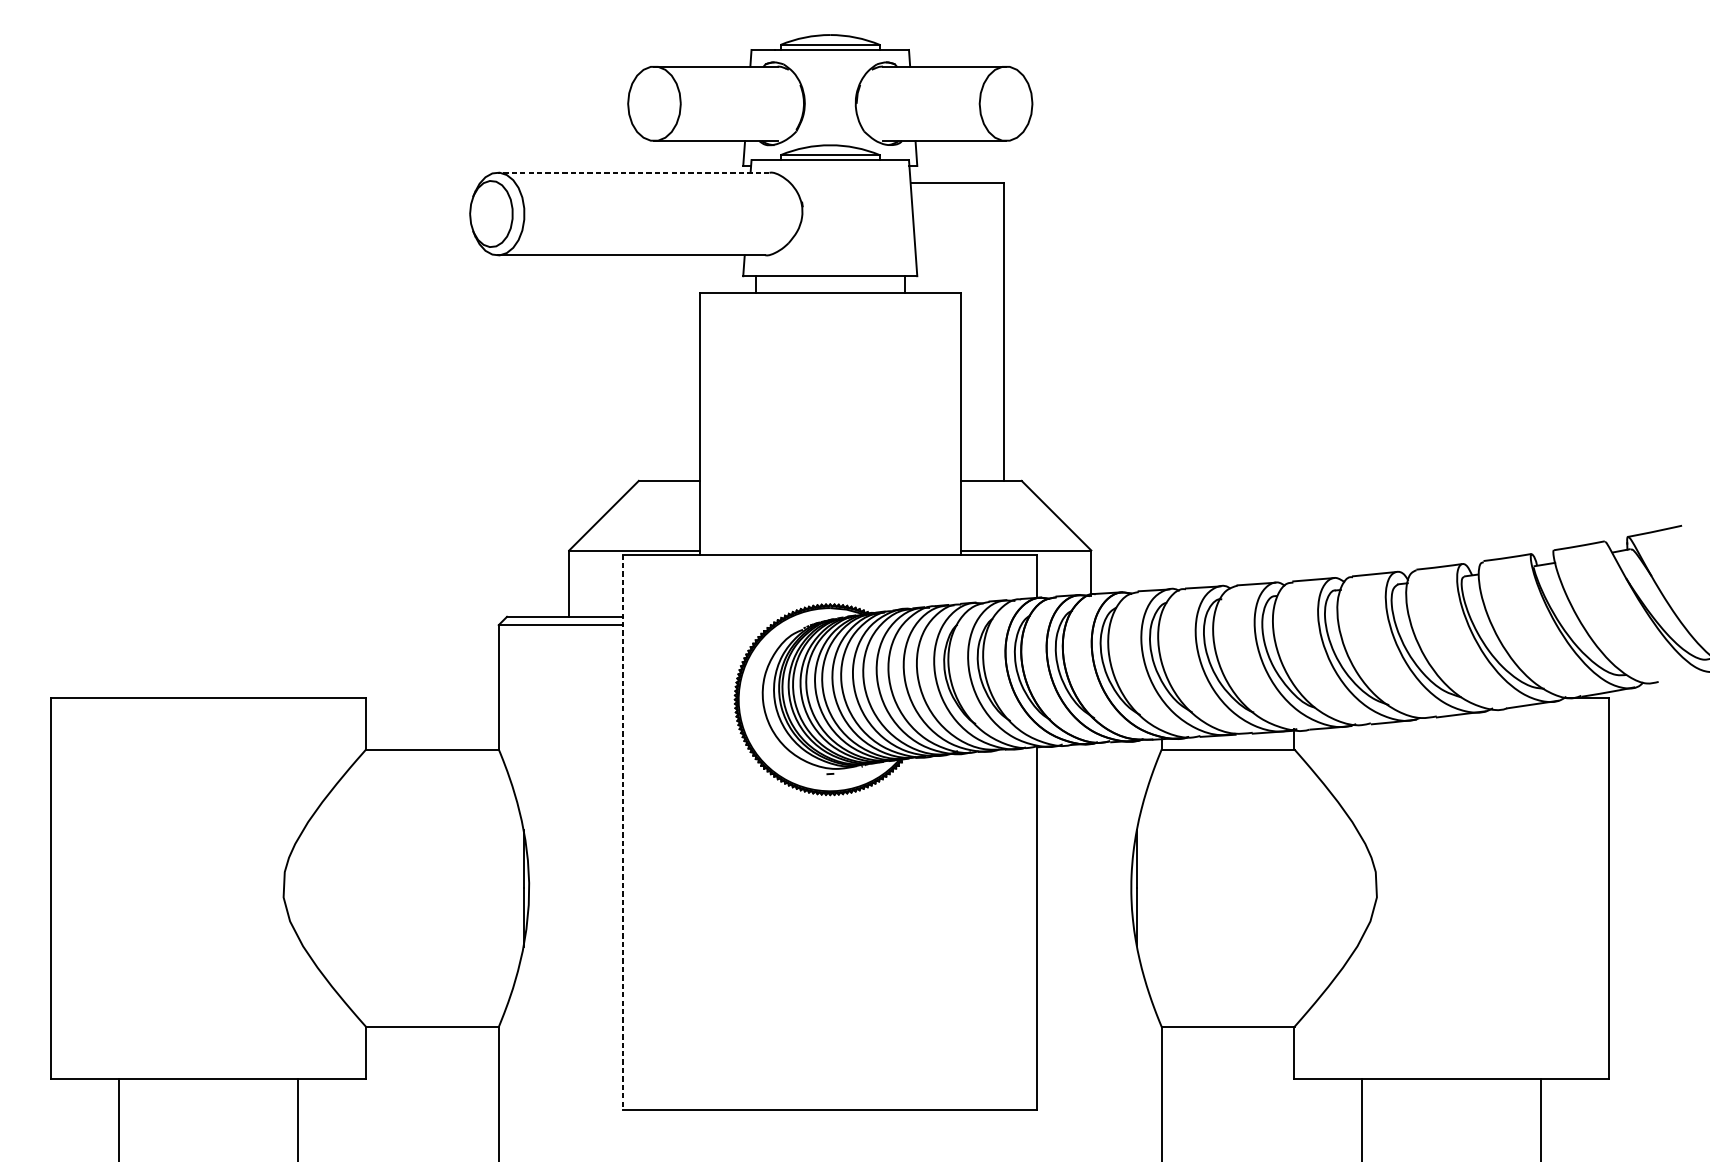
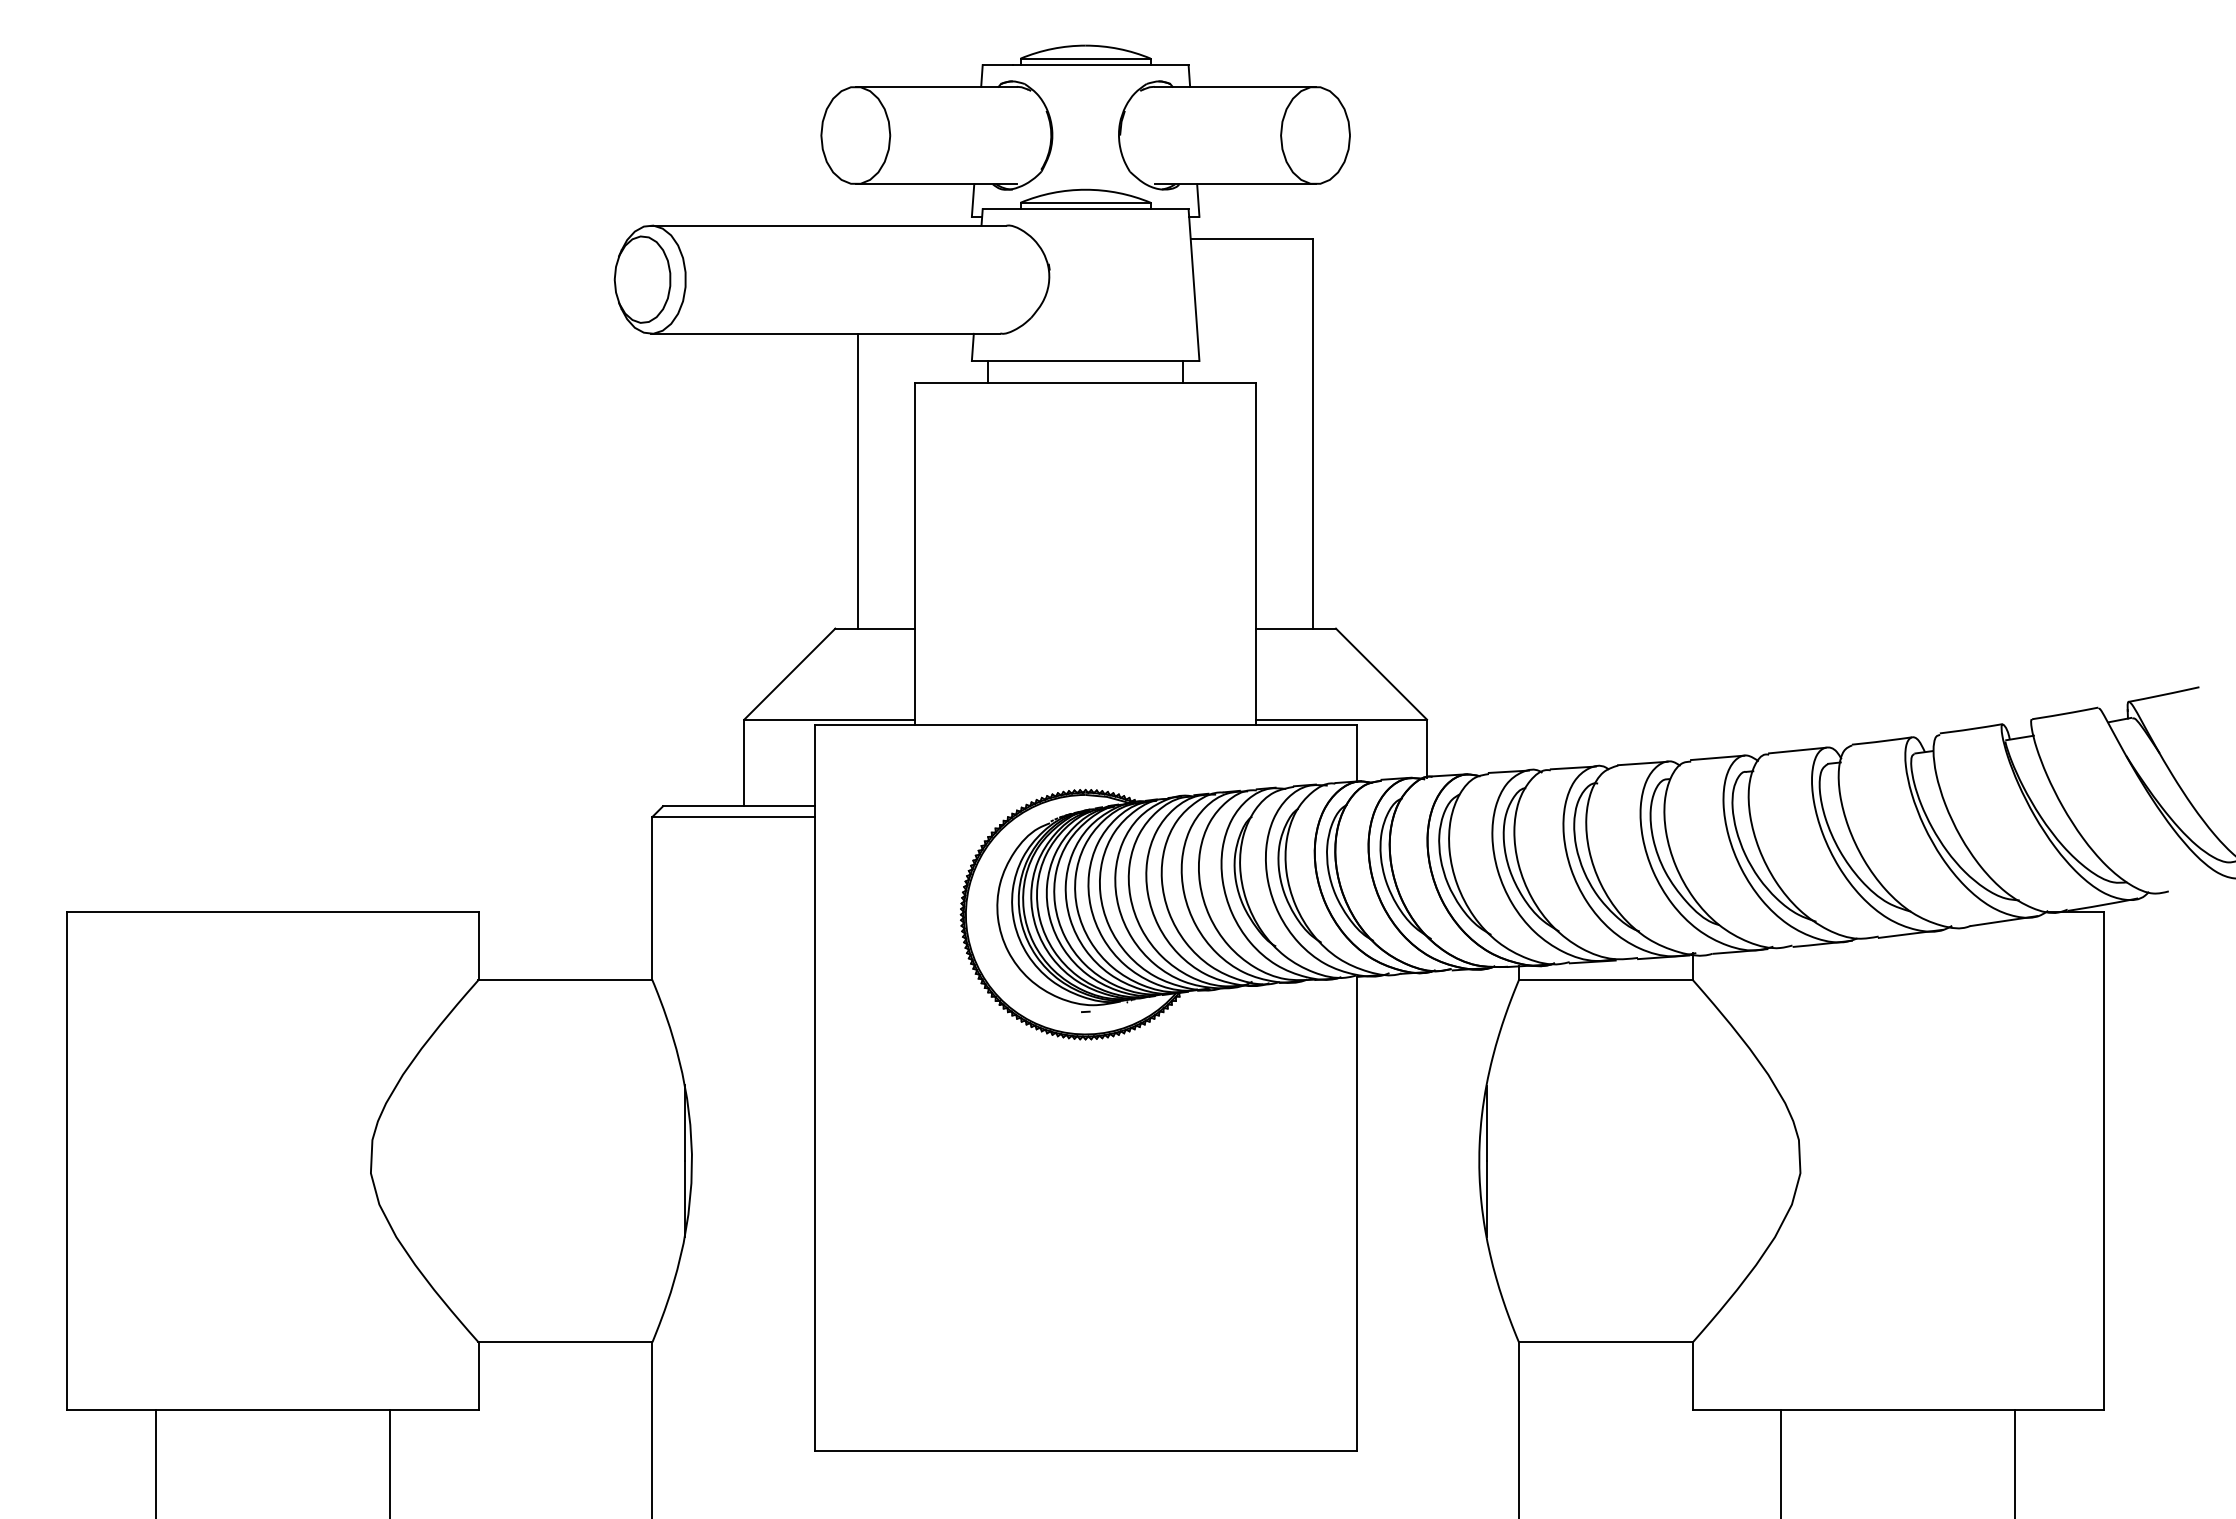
line: (633, 172) -> (828, 225), dashed -> solid
line: (656, 367) -> (858, 480), added
line: (622, 832) -> (814, 1088), dashed -> solid

